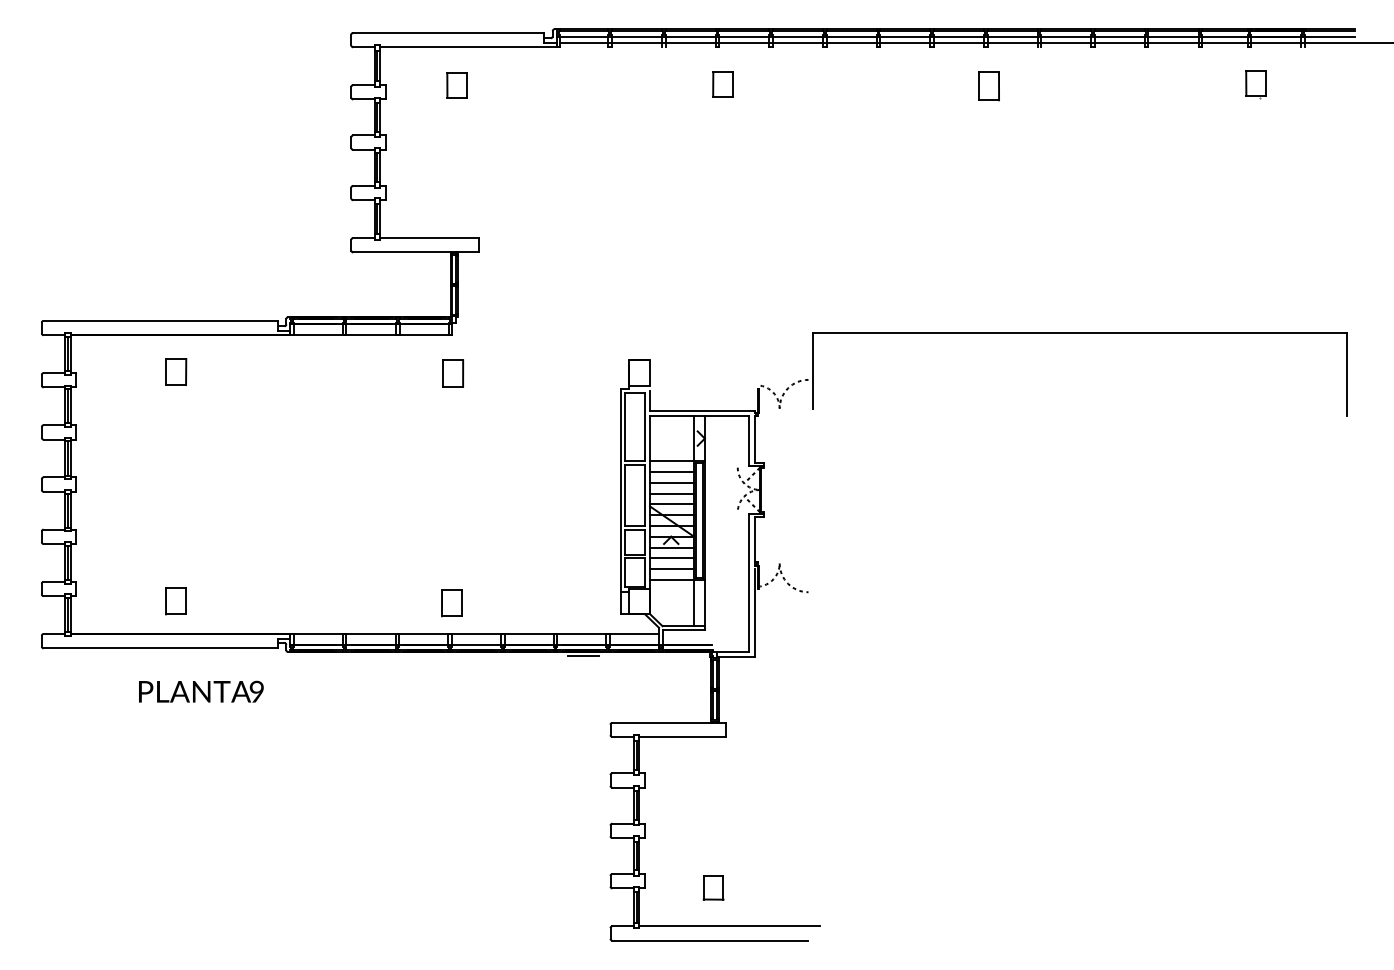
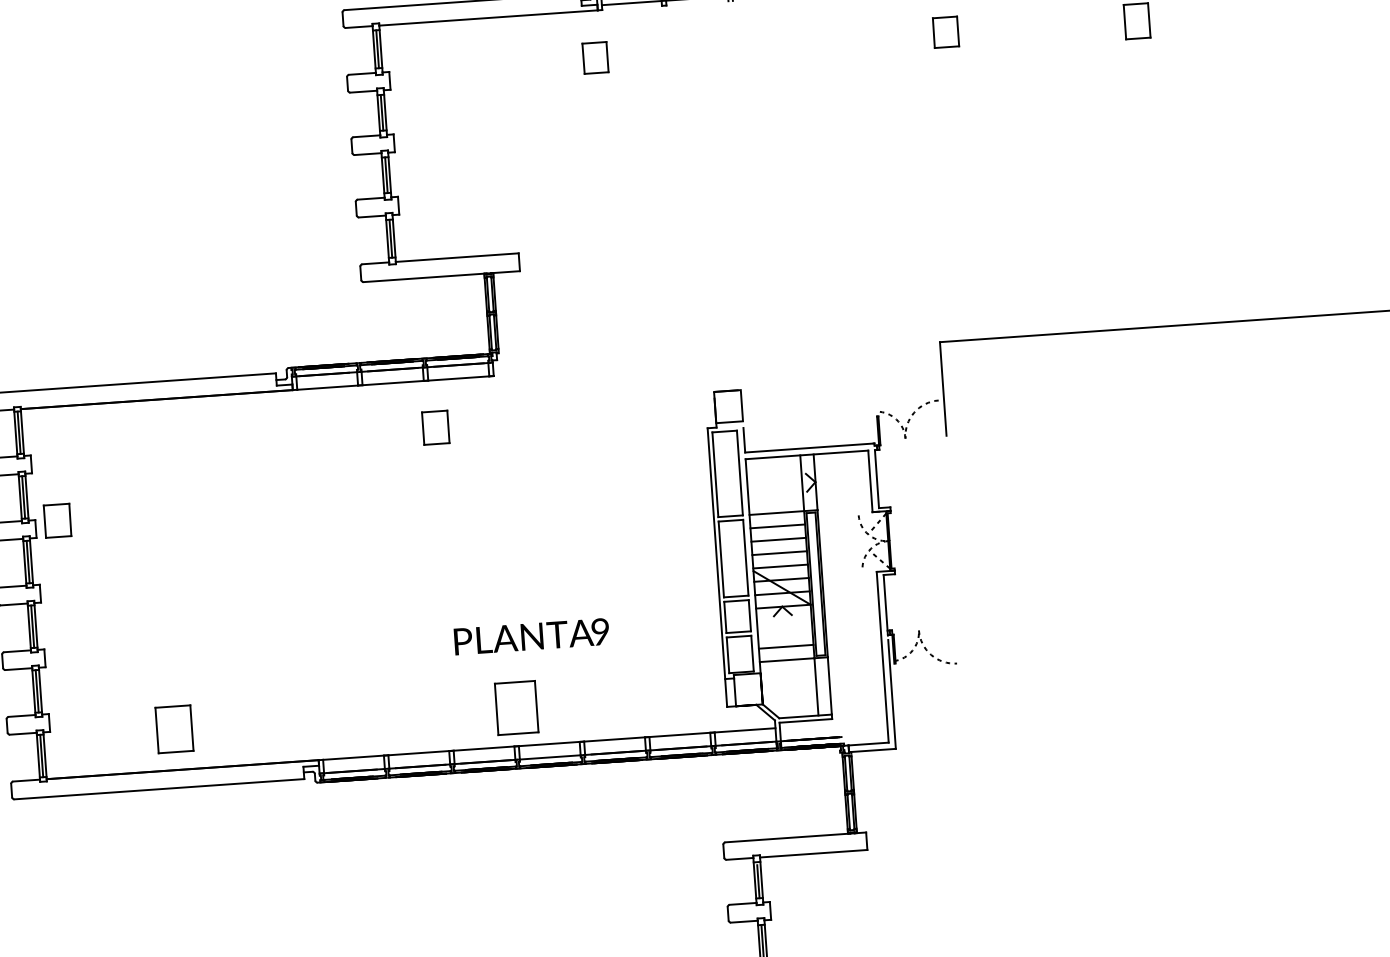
part: (722, 84) -> (945, 32), moved
part: (456, 85) -> (594, 58), moved
part: (176, 371) -> (58, 520), moved
part: (453, 373) -> (436, 427), moved
line: (672, 547) -> (784, 619), removed
line: (672, 558) -> (785, 633), removed
part: (175, 601) -> (173, 729), size x1.4
part: (451, 603) -> (515, 708), size x1.6
line: (583, 655) -> (683, 761), removed
text: (201, 691) -> (531, 636), moved

